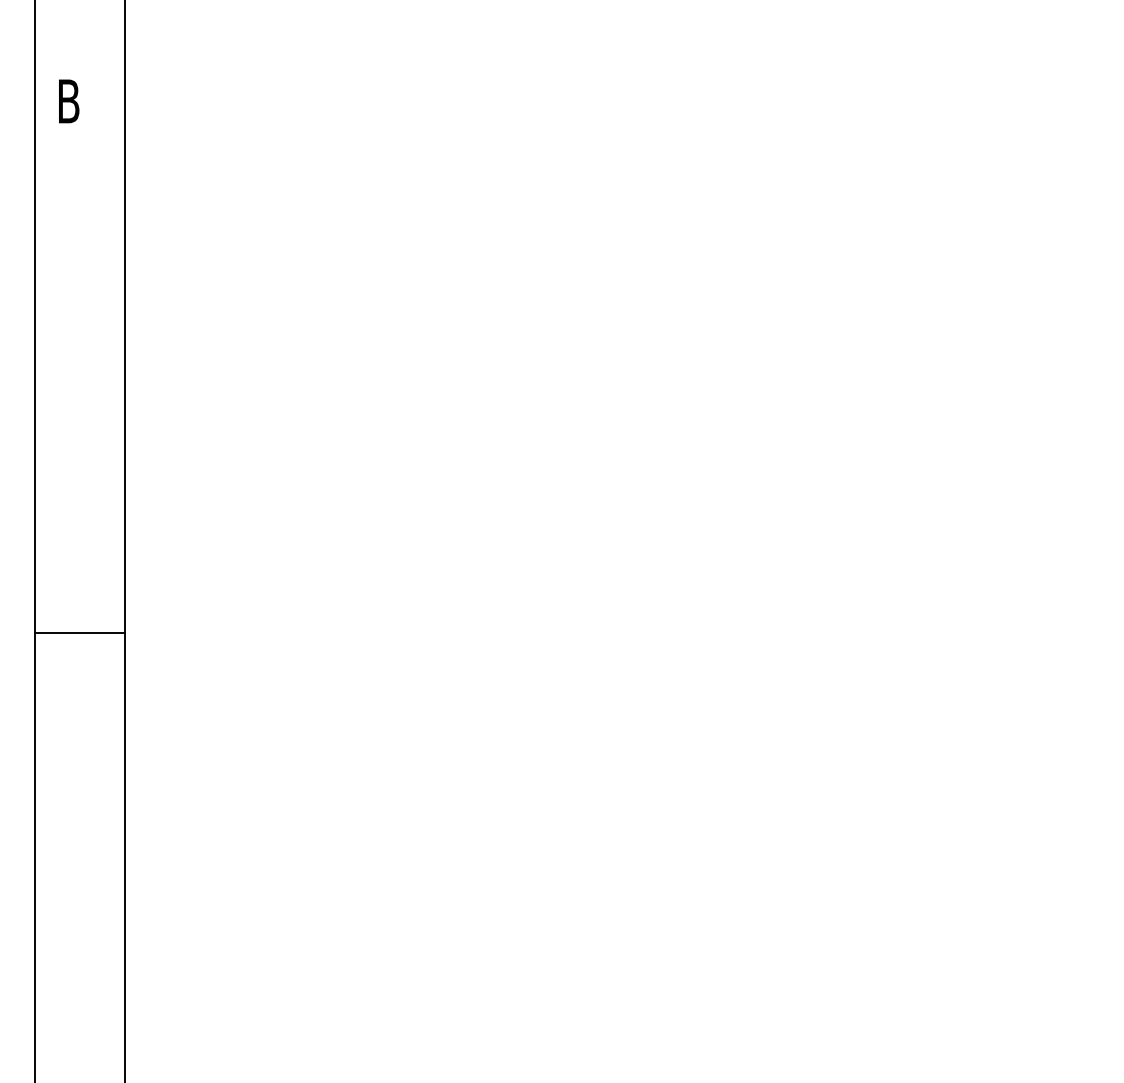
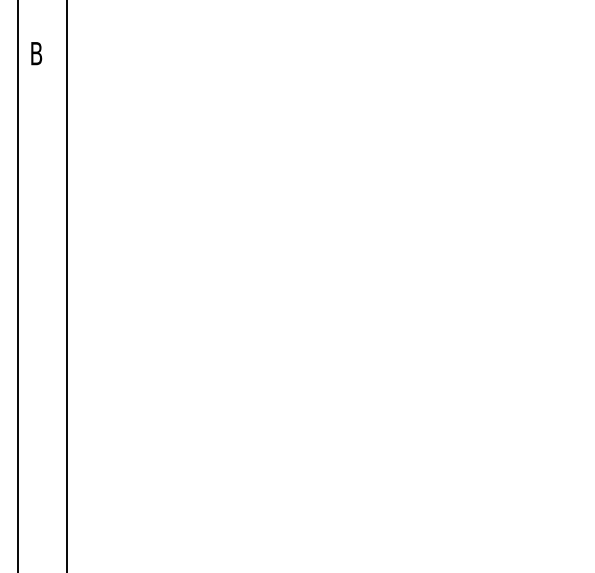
line: (80, 632) -> (42, 334), removed

